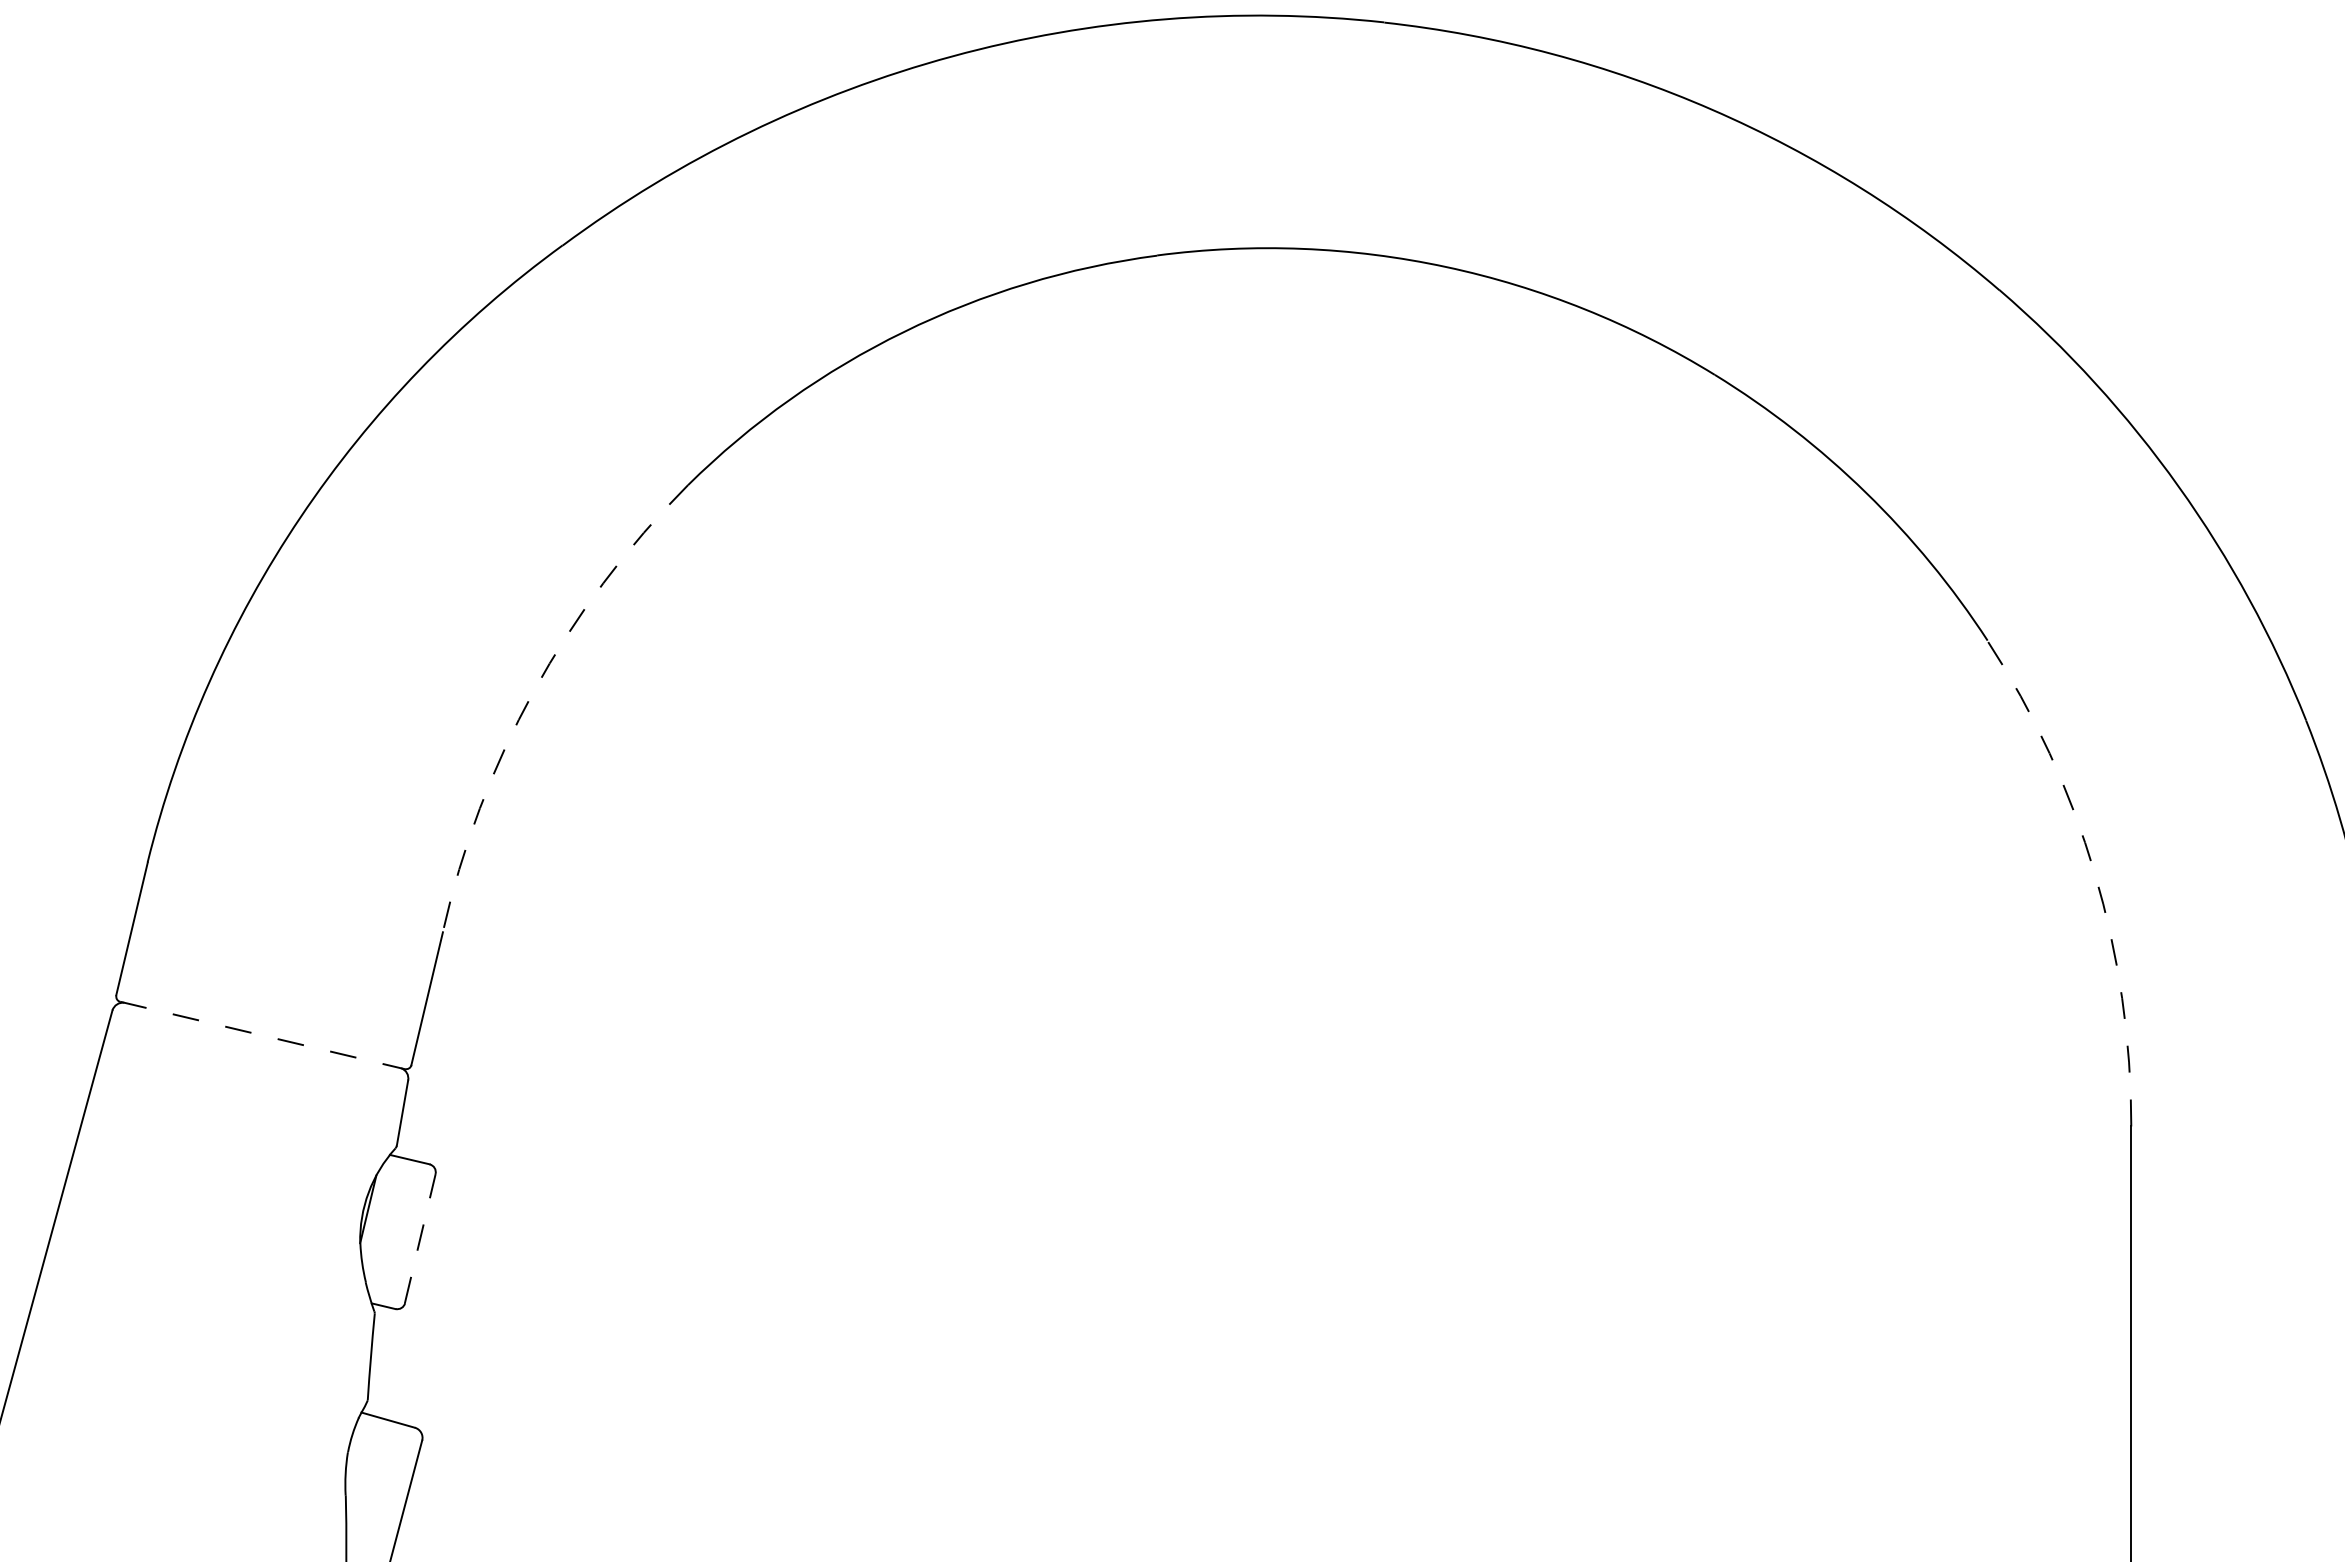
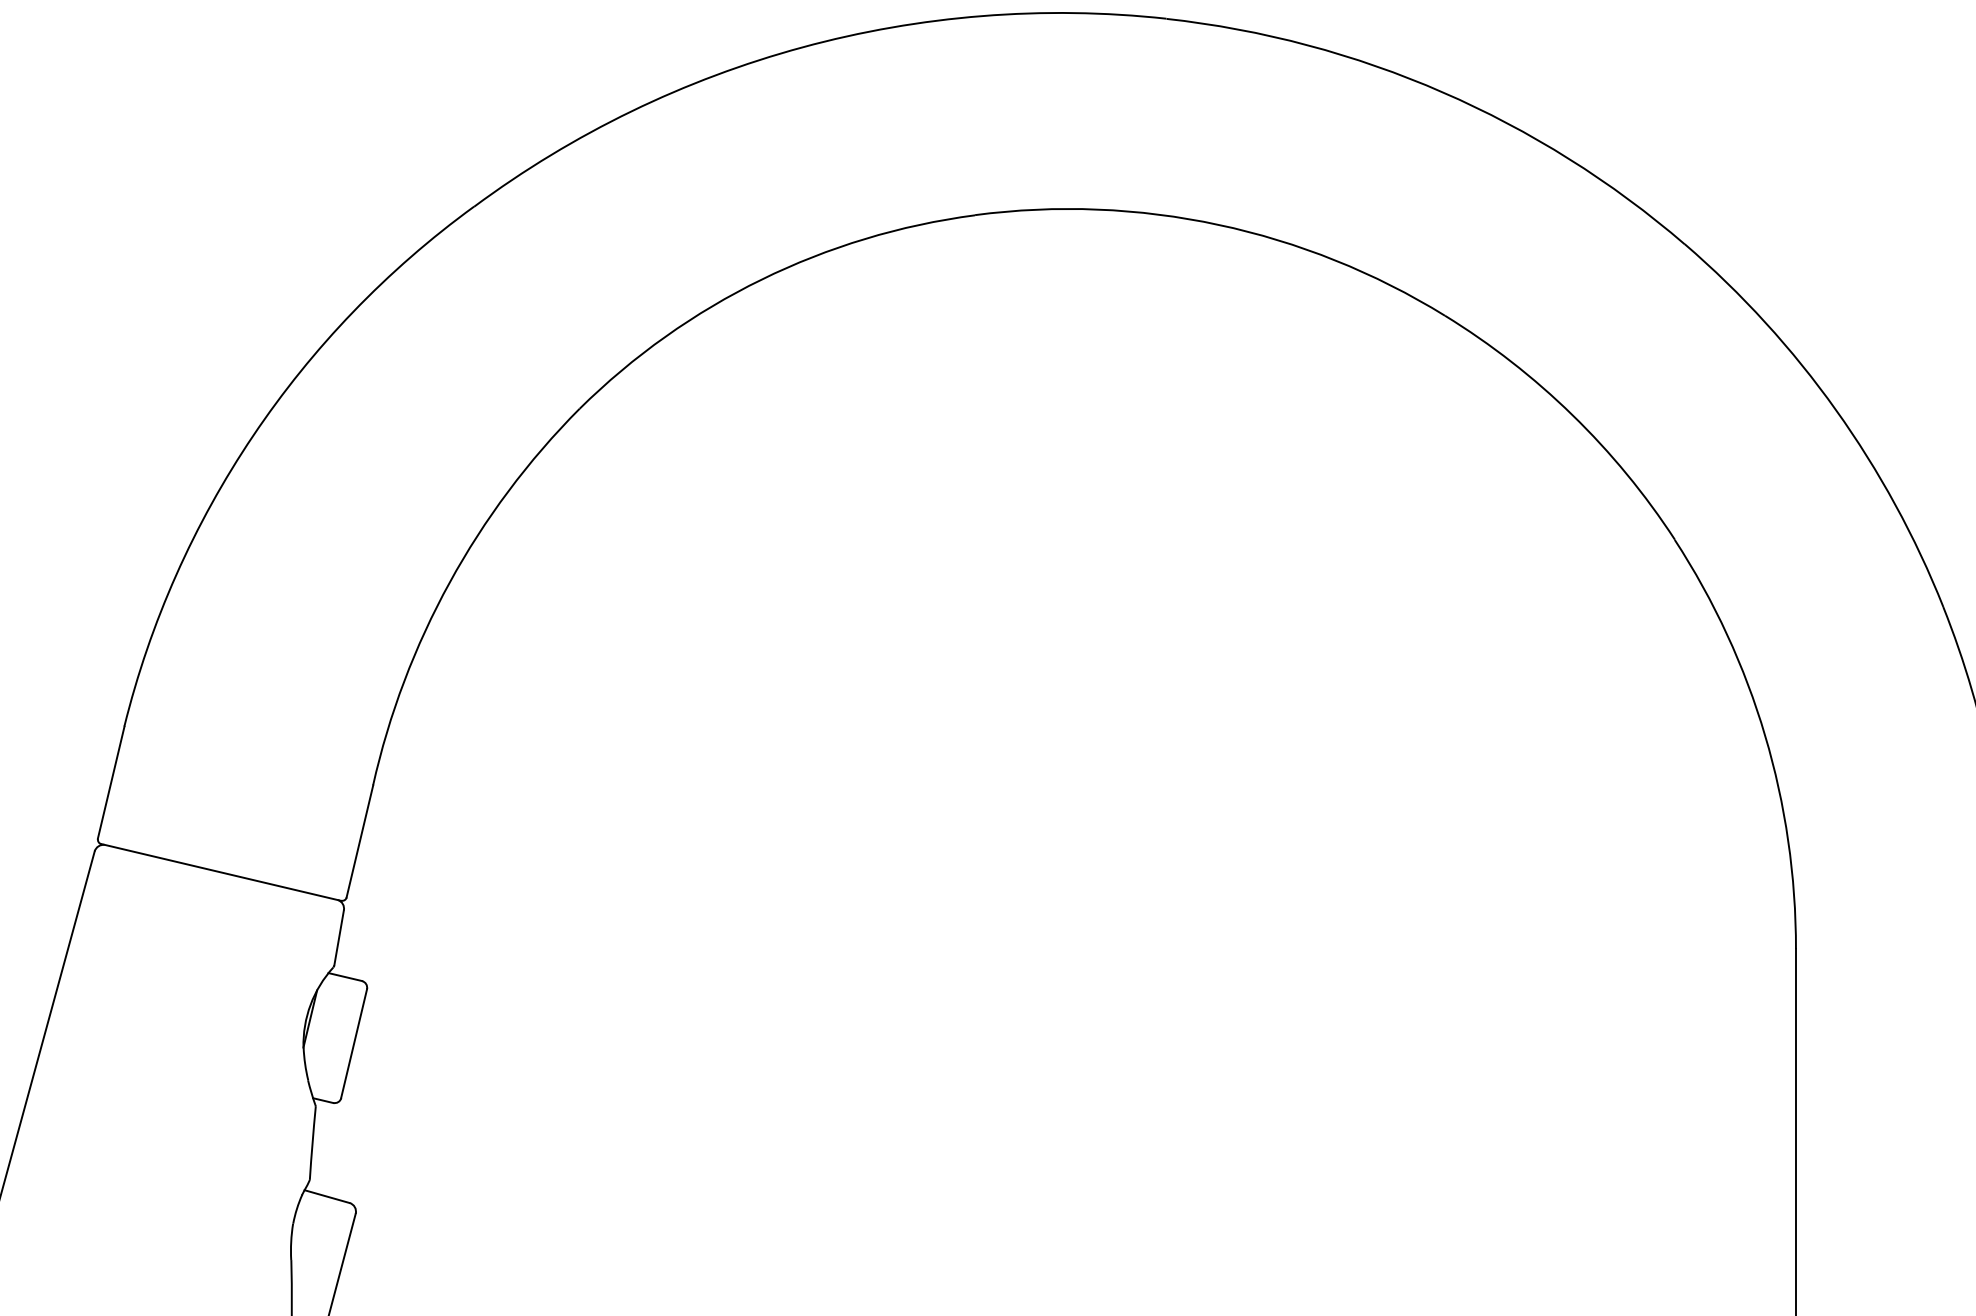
arc: (533, 691) -> (449, 582), dashed -> solid
arc: (2094, 873) -> (1764, 735), dashed -> solid
line: (263, 1035) -> (221, 872), dashed -> solid
line: (420, 1238) -> (354, 1043), dashed -> solid

